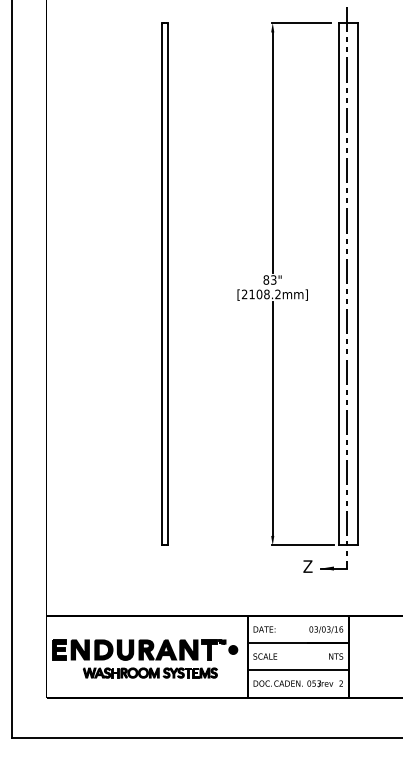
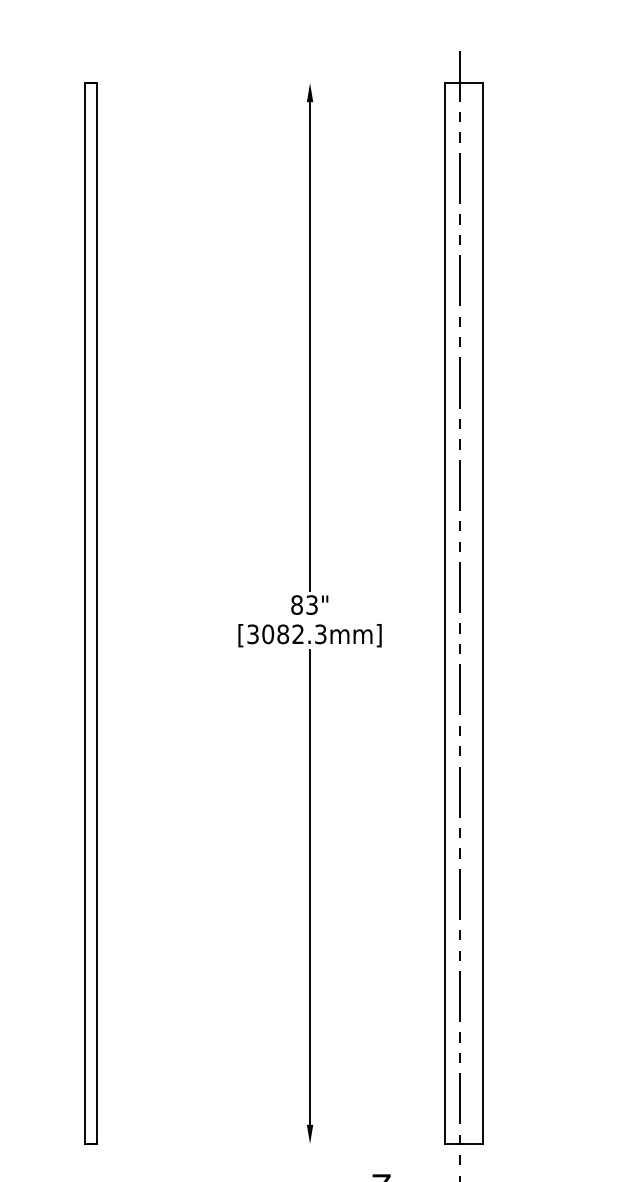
line: (301, 23) -> (368, 83), removed
text: (261, 294) -> (287, 634), [2108.2mm] -> [3082.3mm]
line: (302, 545) -> (370, 1144), removed

